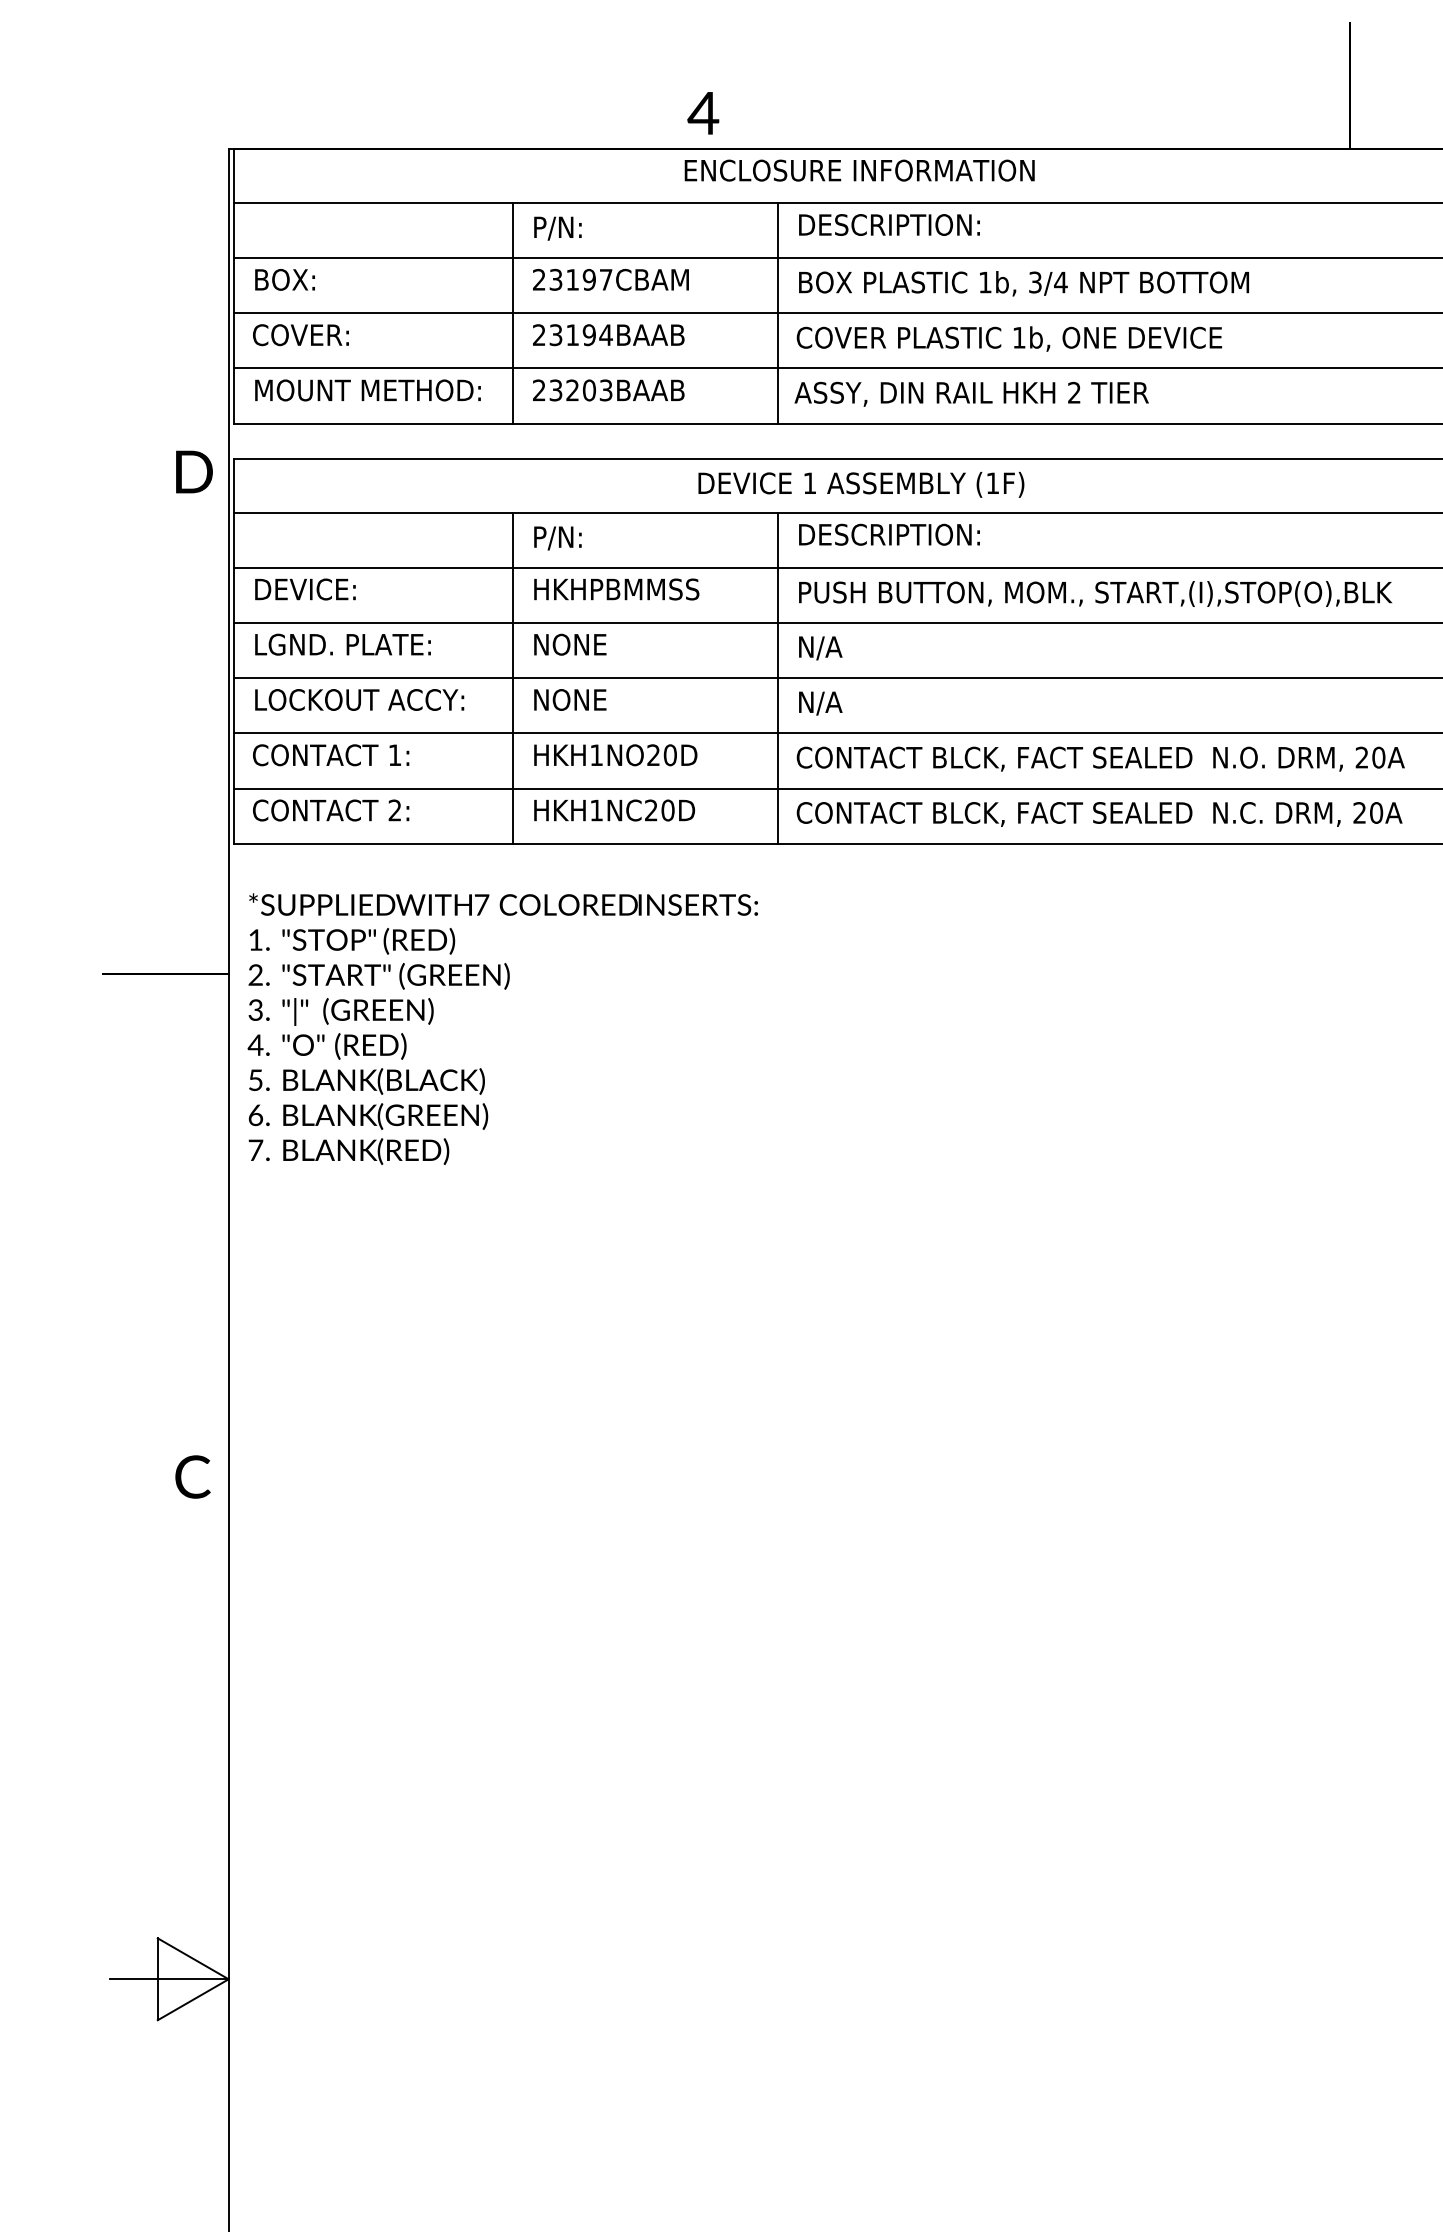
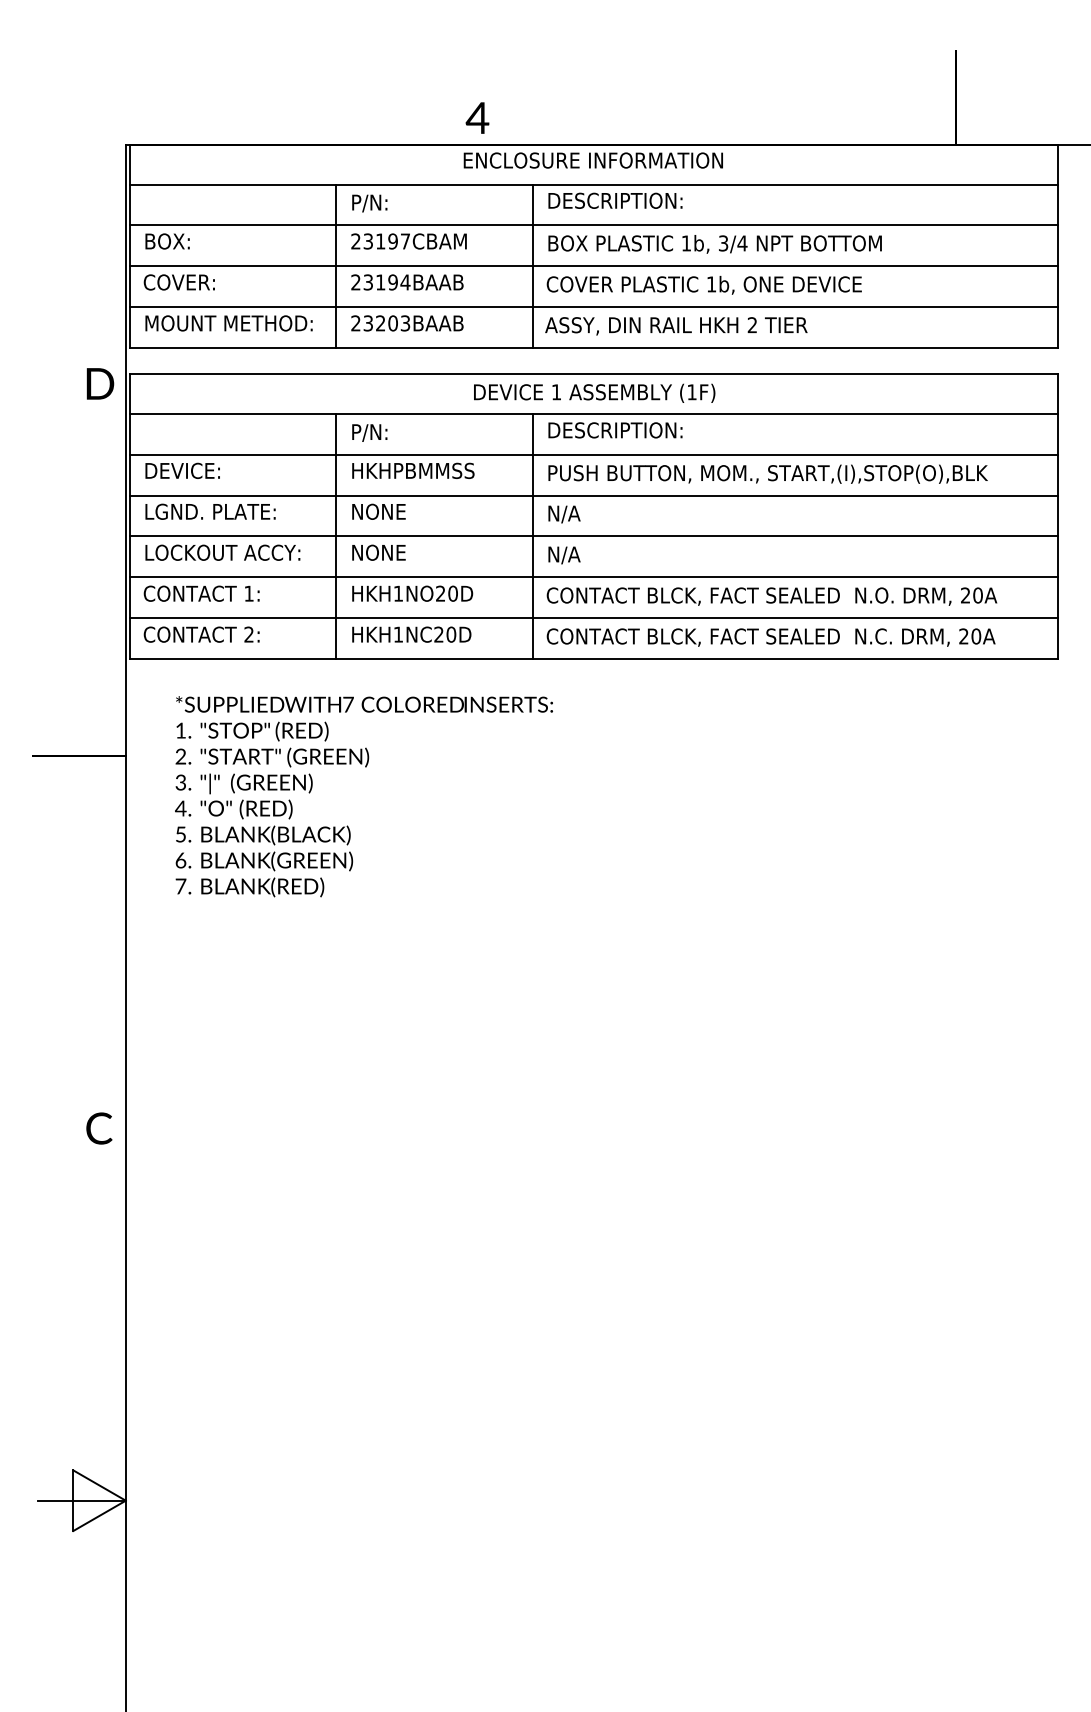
text: (502, 1028) -> (363, 796), moved

